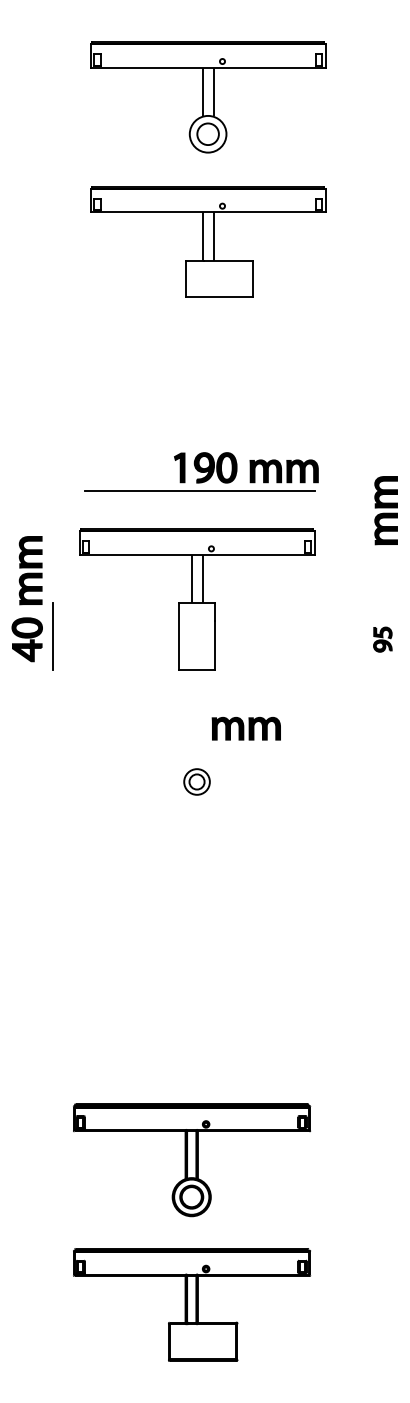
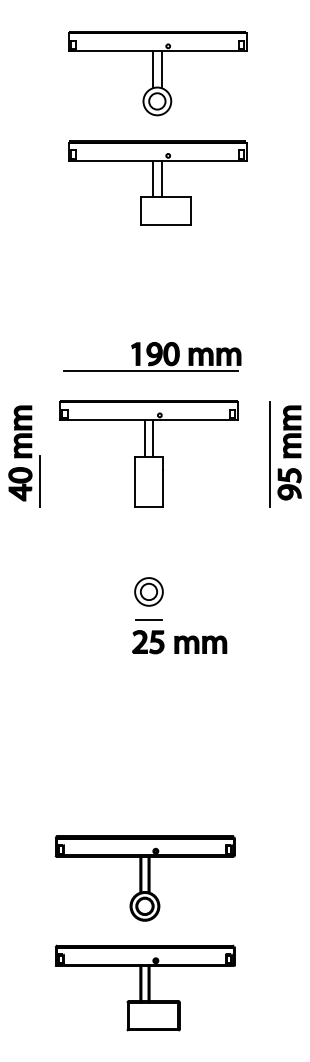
part: (385, 510) -> (291, 431), moved
line: (357, 600) -> (270, 454), added
part: (382, 639) -> (289, 484), size x1.67
part: (245, 728) -> (200, 644), moved
part: (196, 781) -> (148, 591), size x1.43
line: (196, 818) -> (148, 619), added
part: (196, 847) -> (148, 641), added

